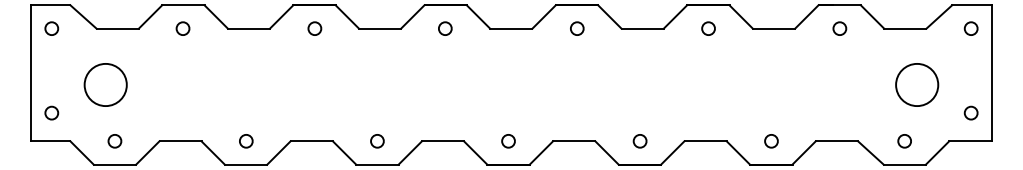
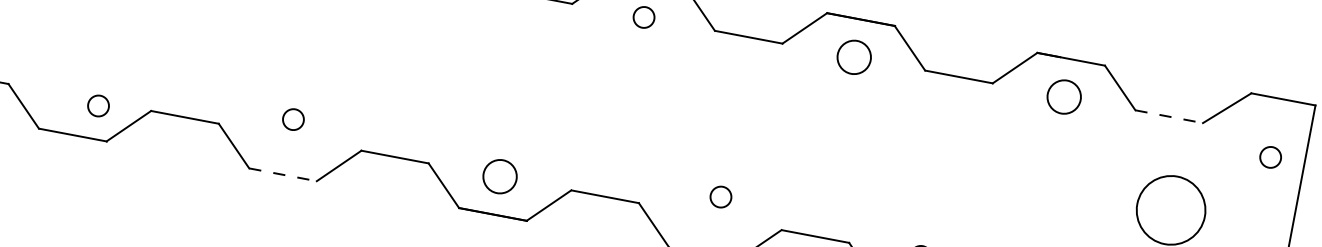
circle: (708, 28) -> (854, 56), size x1.6
circle: (839, 28) -> (1063, 96), size x1.6
line: (905, 28) -> (1169, 116), solid -> dashed
circle: (970, 28) -> (1269, 156), moved
circle: (246, 141) -> (98, 106), moved
circle: (377, 141) -> (293, 119), moved
circle: (508, 141) -> (499, 177), size x1.6
circle: (639, 141) -> (719, 197), moved
line: (377, 164) -> (283, 174), solid -> dashed

